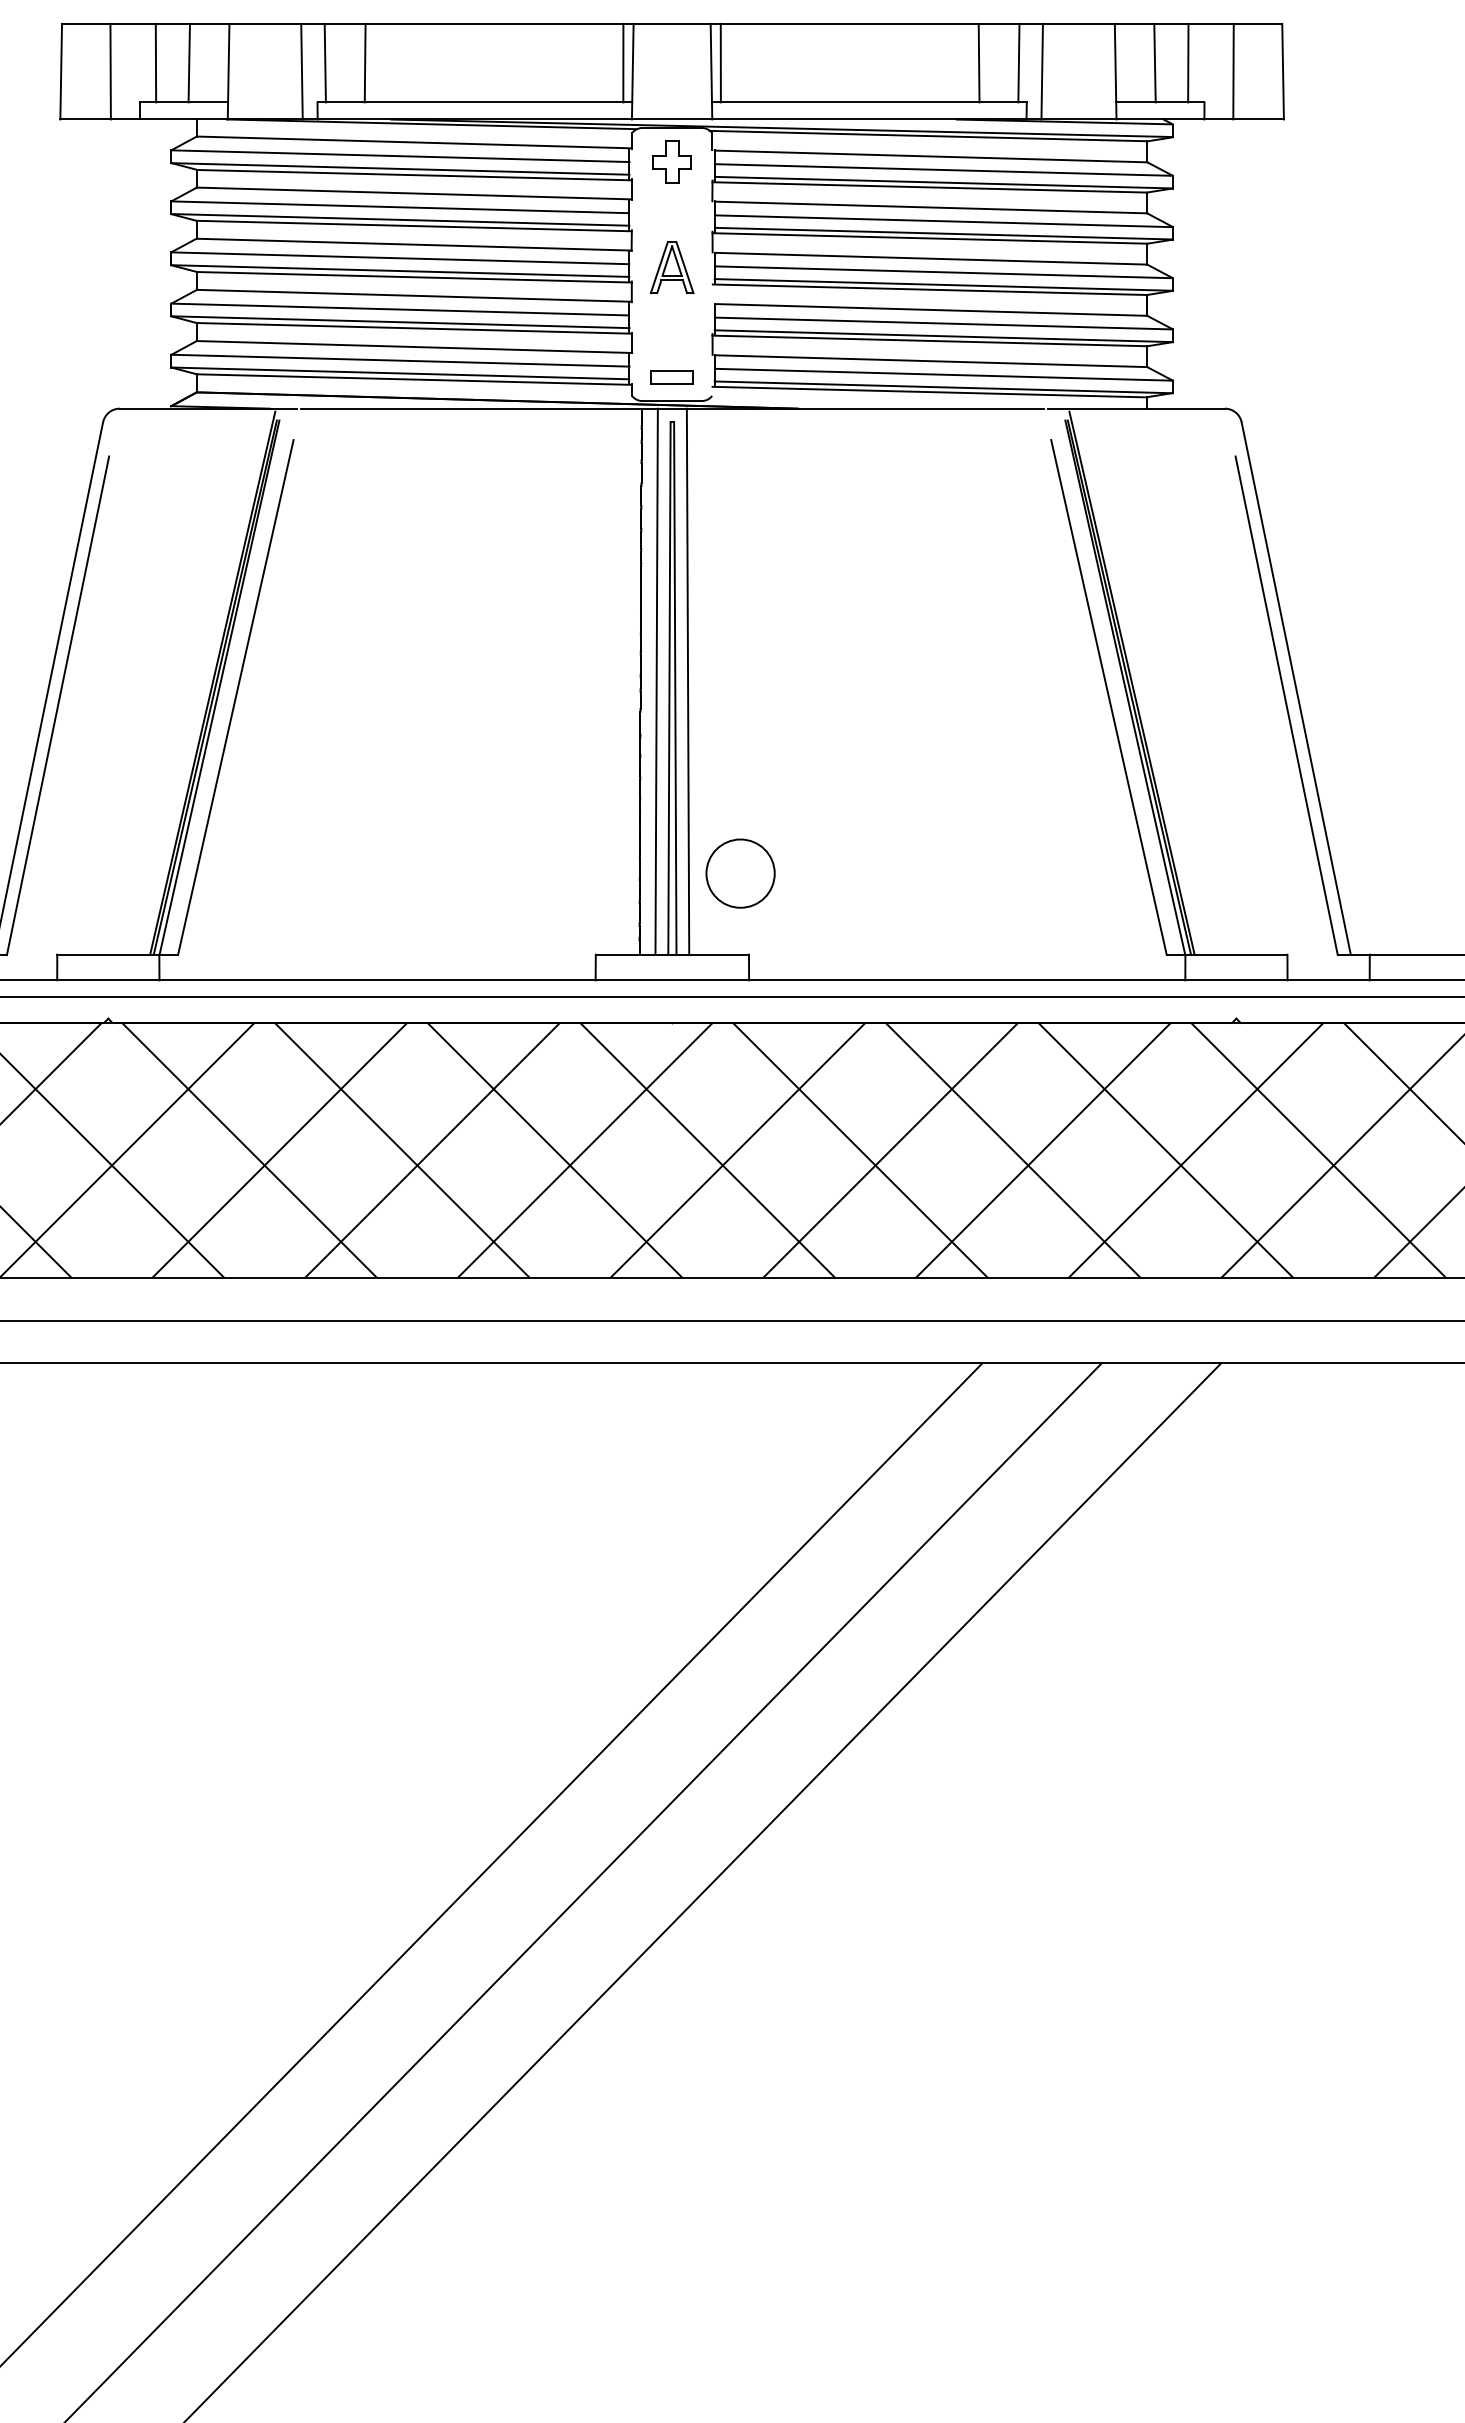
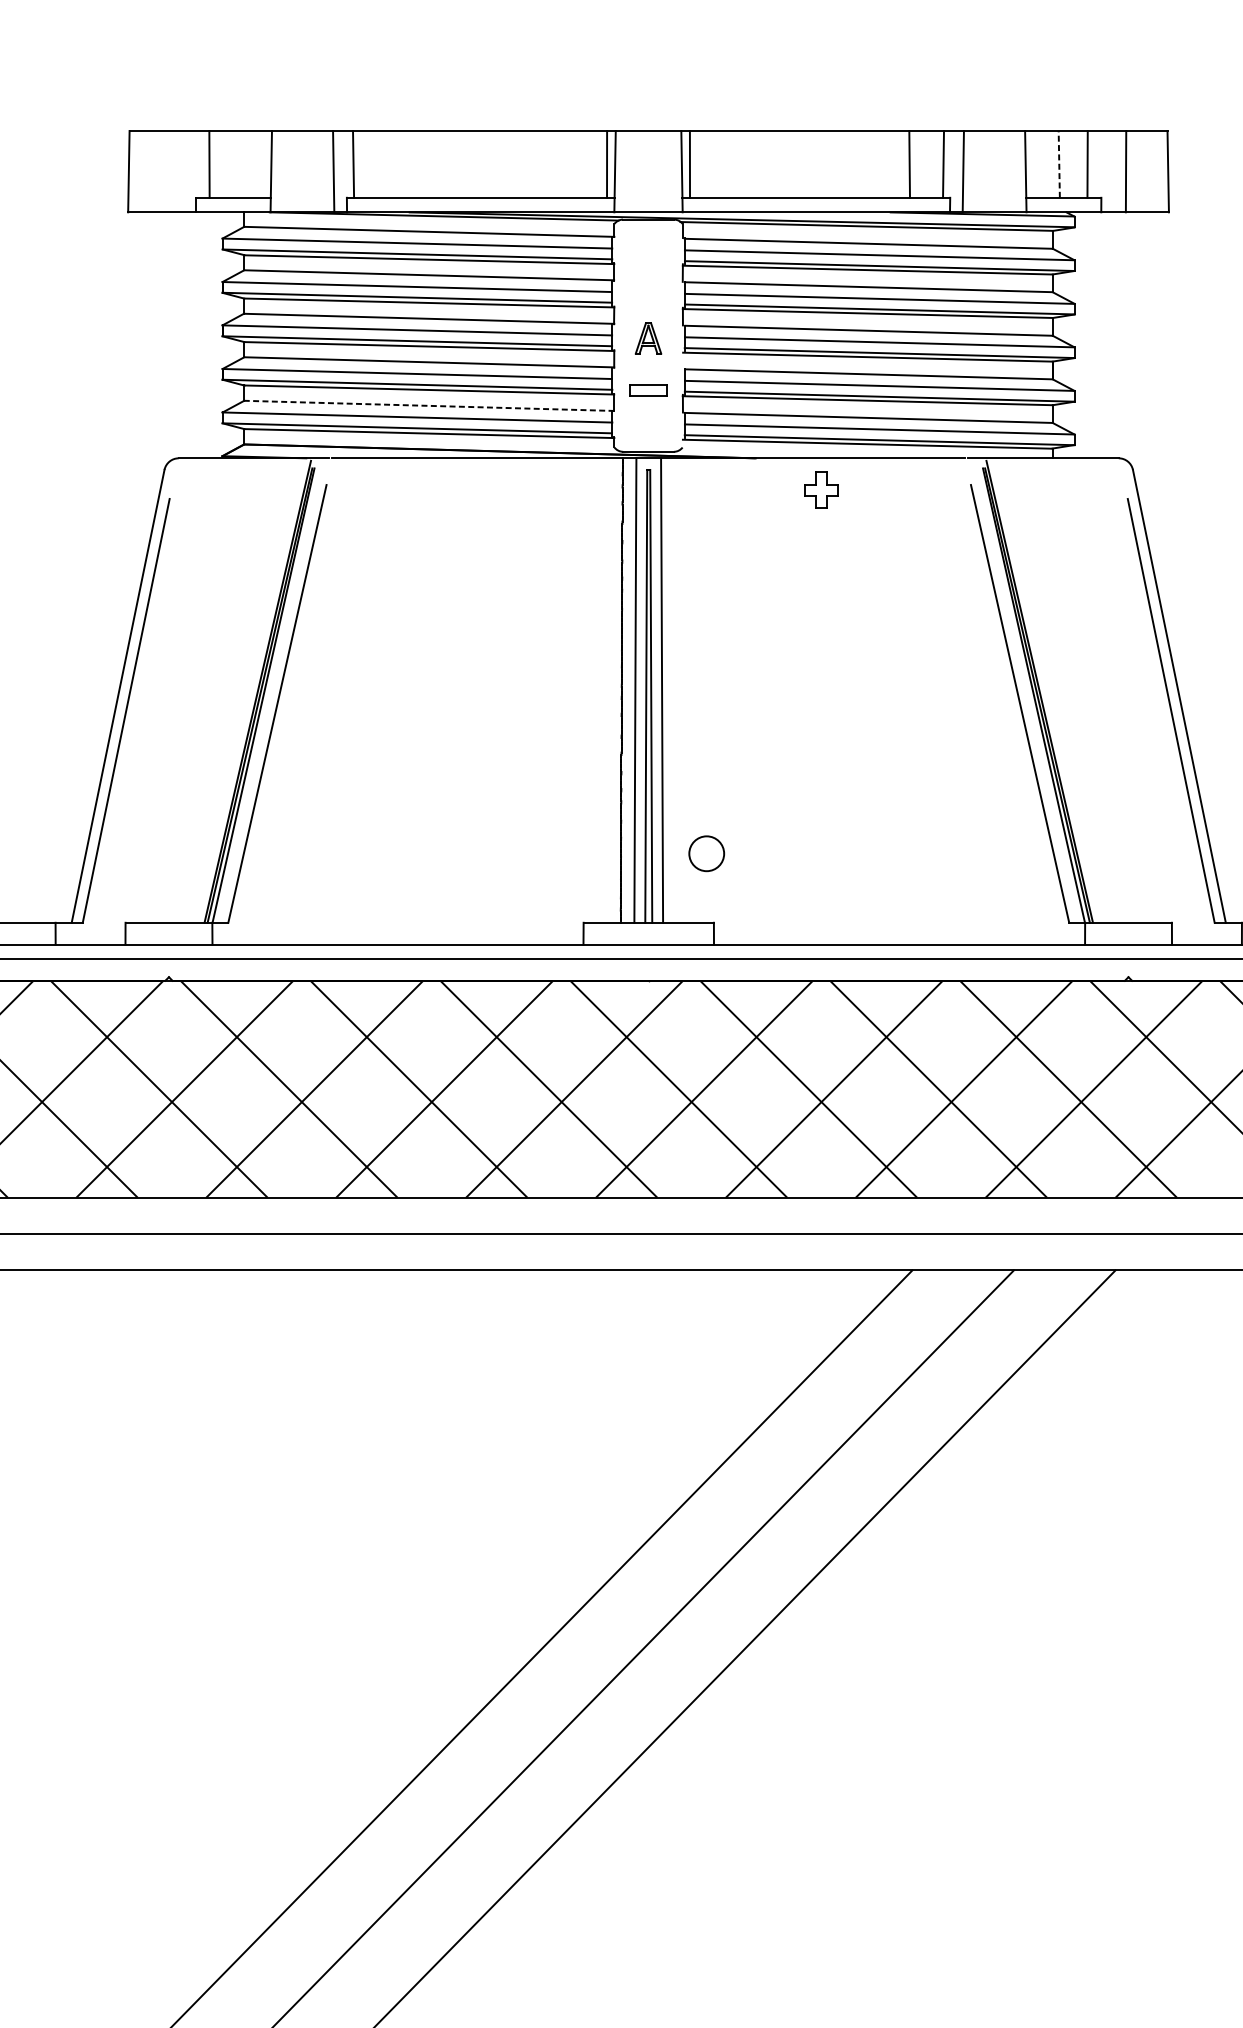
line: (188, 62) -> (237, 163), removed
line: (364, 62) -> (386, 163), removed
line: (1155, 62) -> (1059, 163), solid -> dashed
line: (110, 71) -> (170, 171), removed
part: (671, 161) -> (820, 489), moved
part: (671, 267) -> (648, 338), size x0.7
line: (414, 347) -> (429, 406), solid -> dashed
part: (671, 377) -> (648, 390), moved
circle: (740, 873) -> (706, 853), size x0.6

